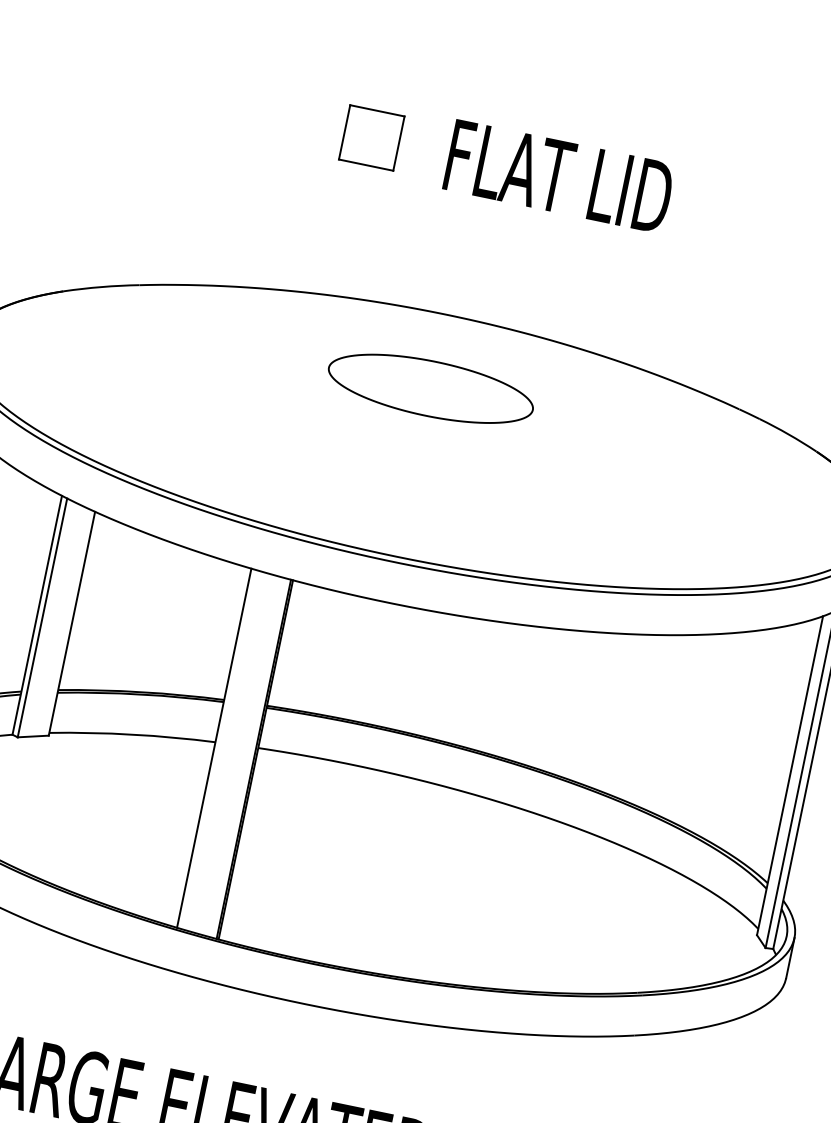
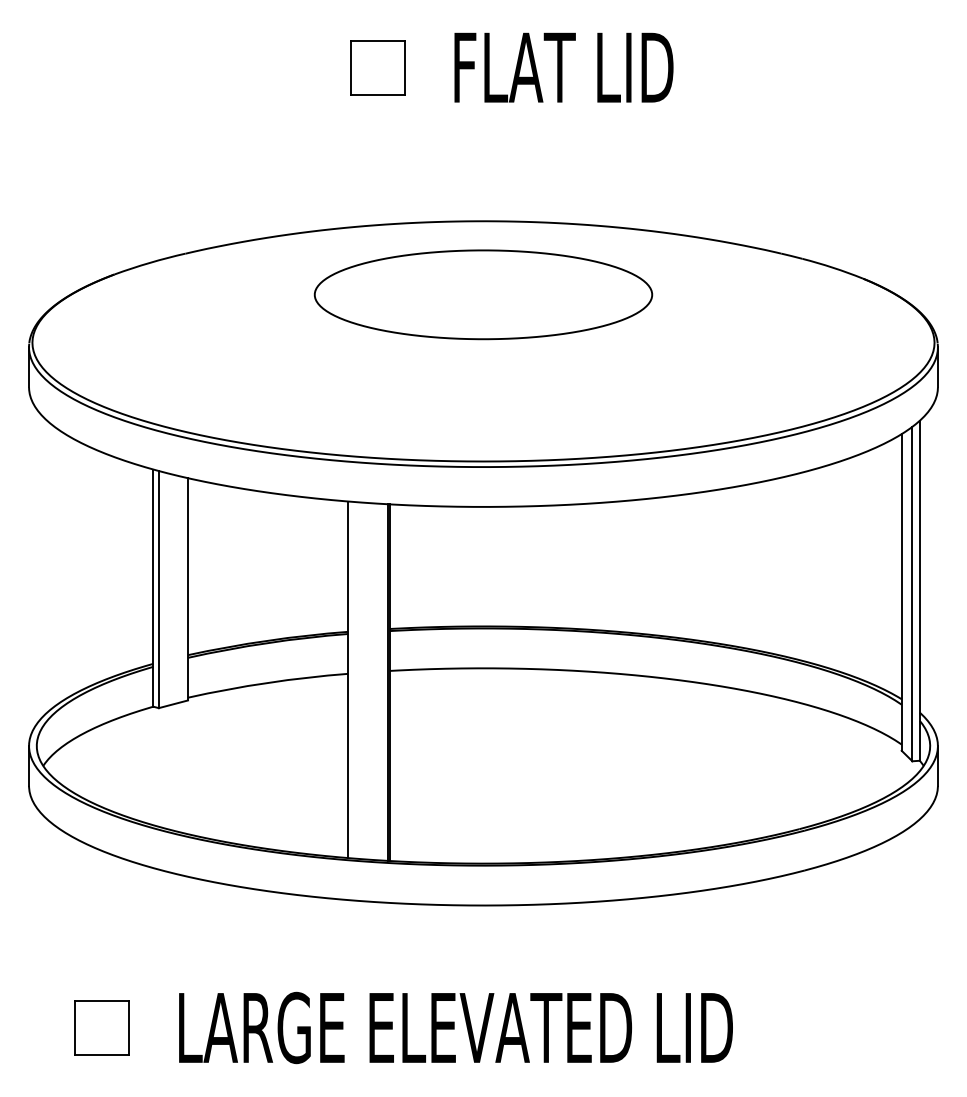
part: (431, 388) -> (483, 294), size x1.67

